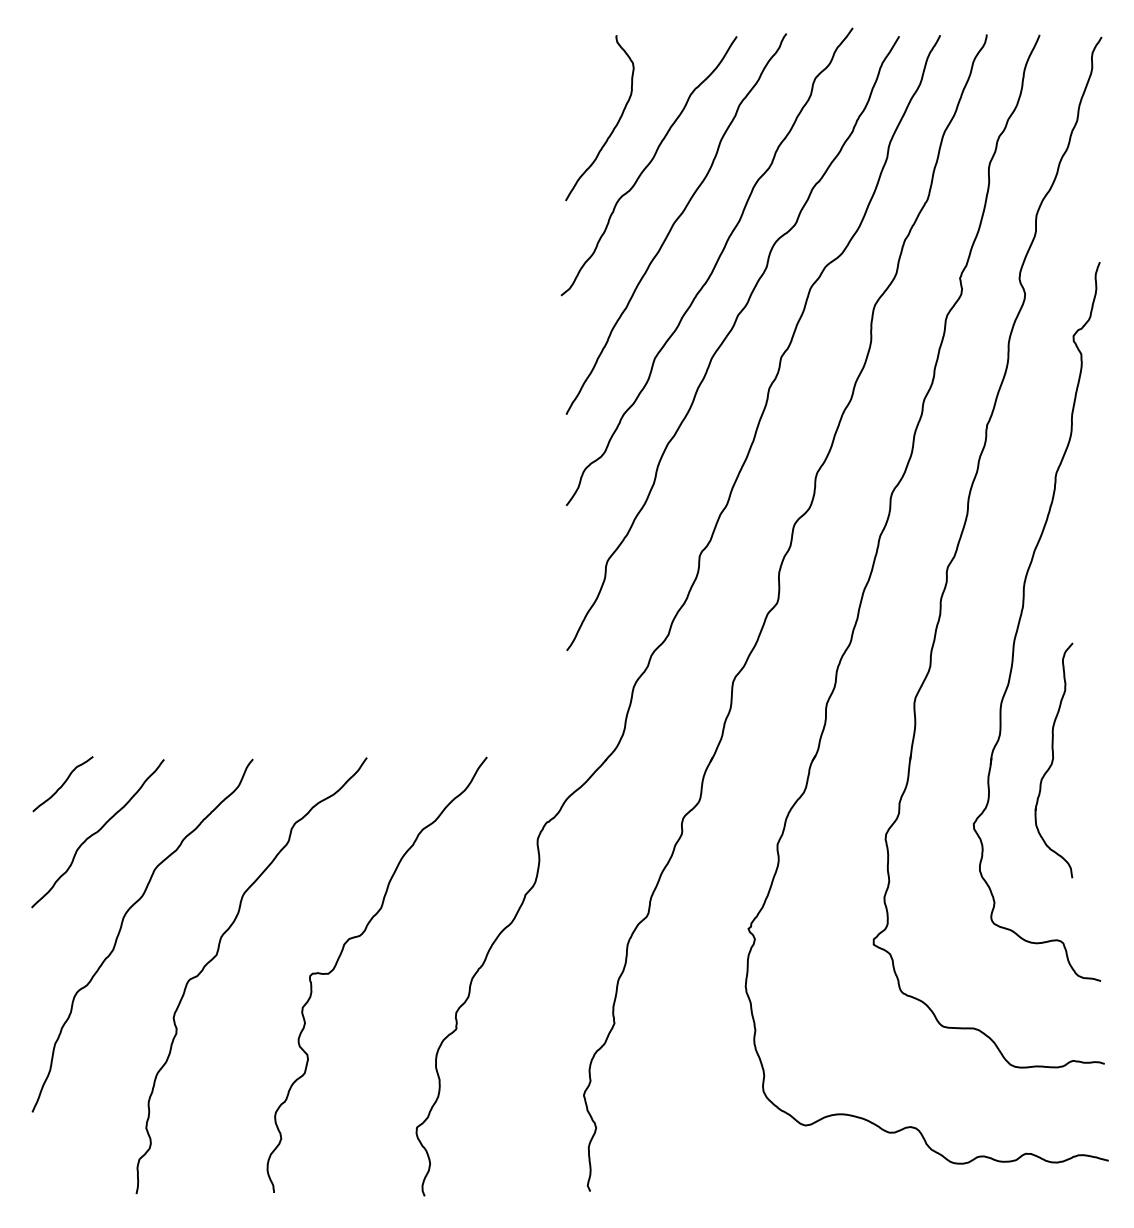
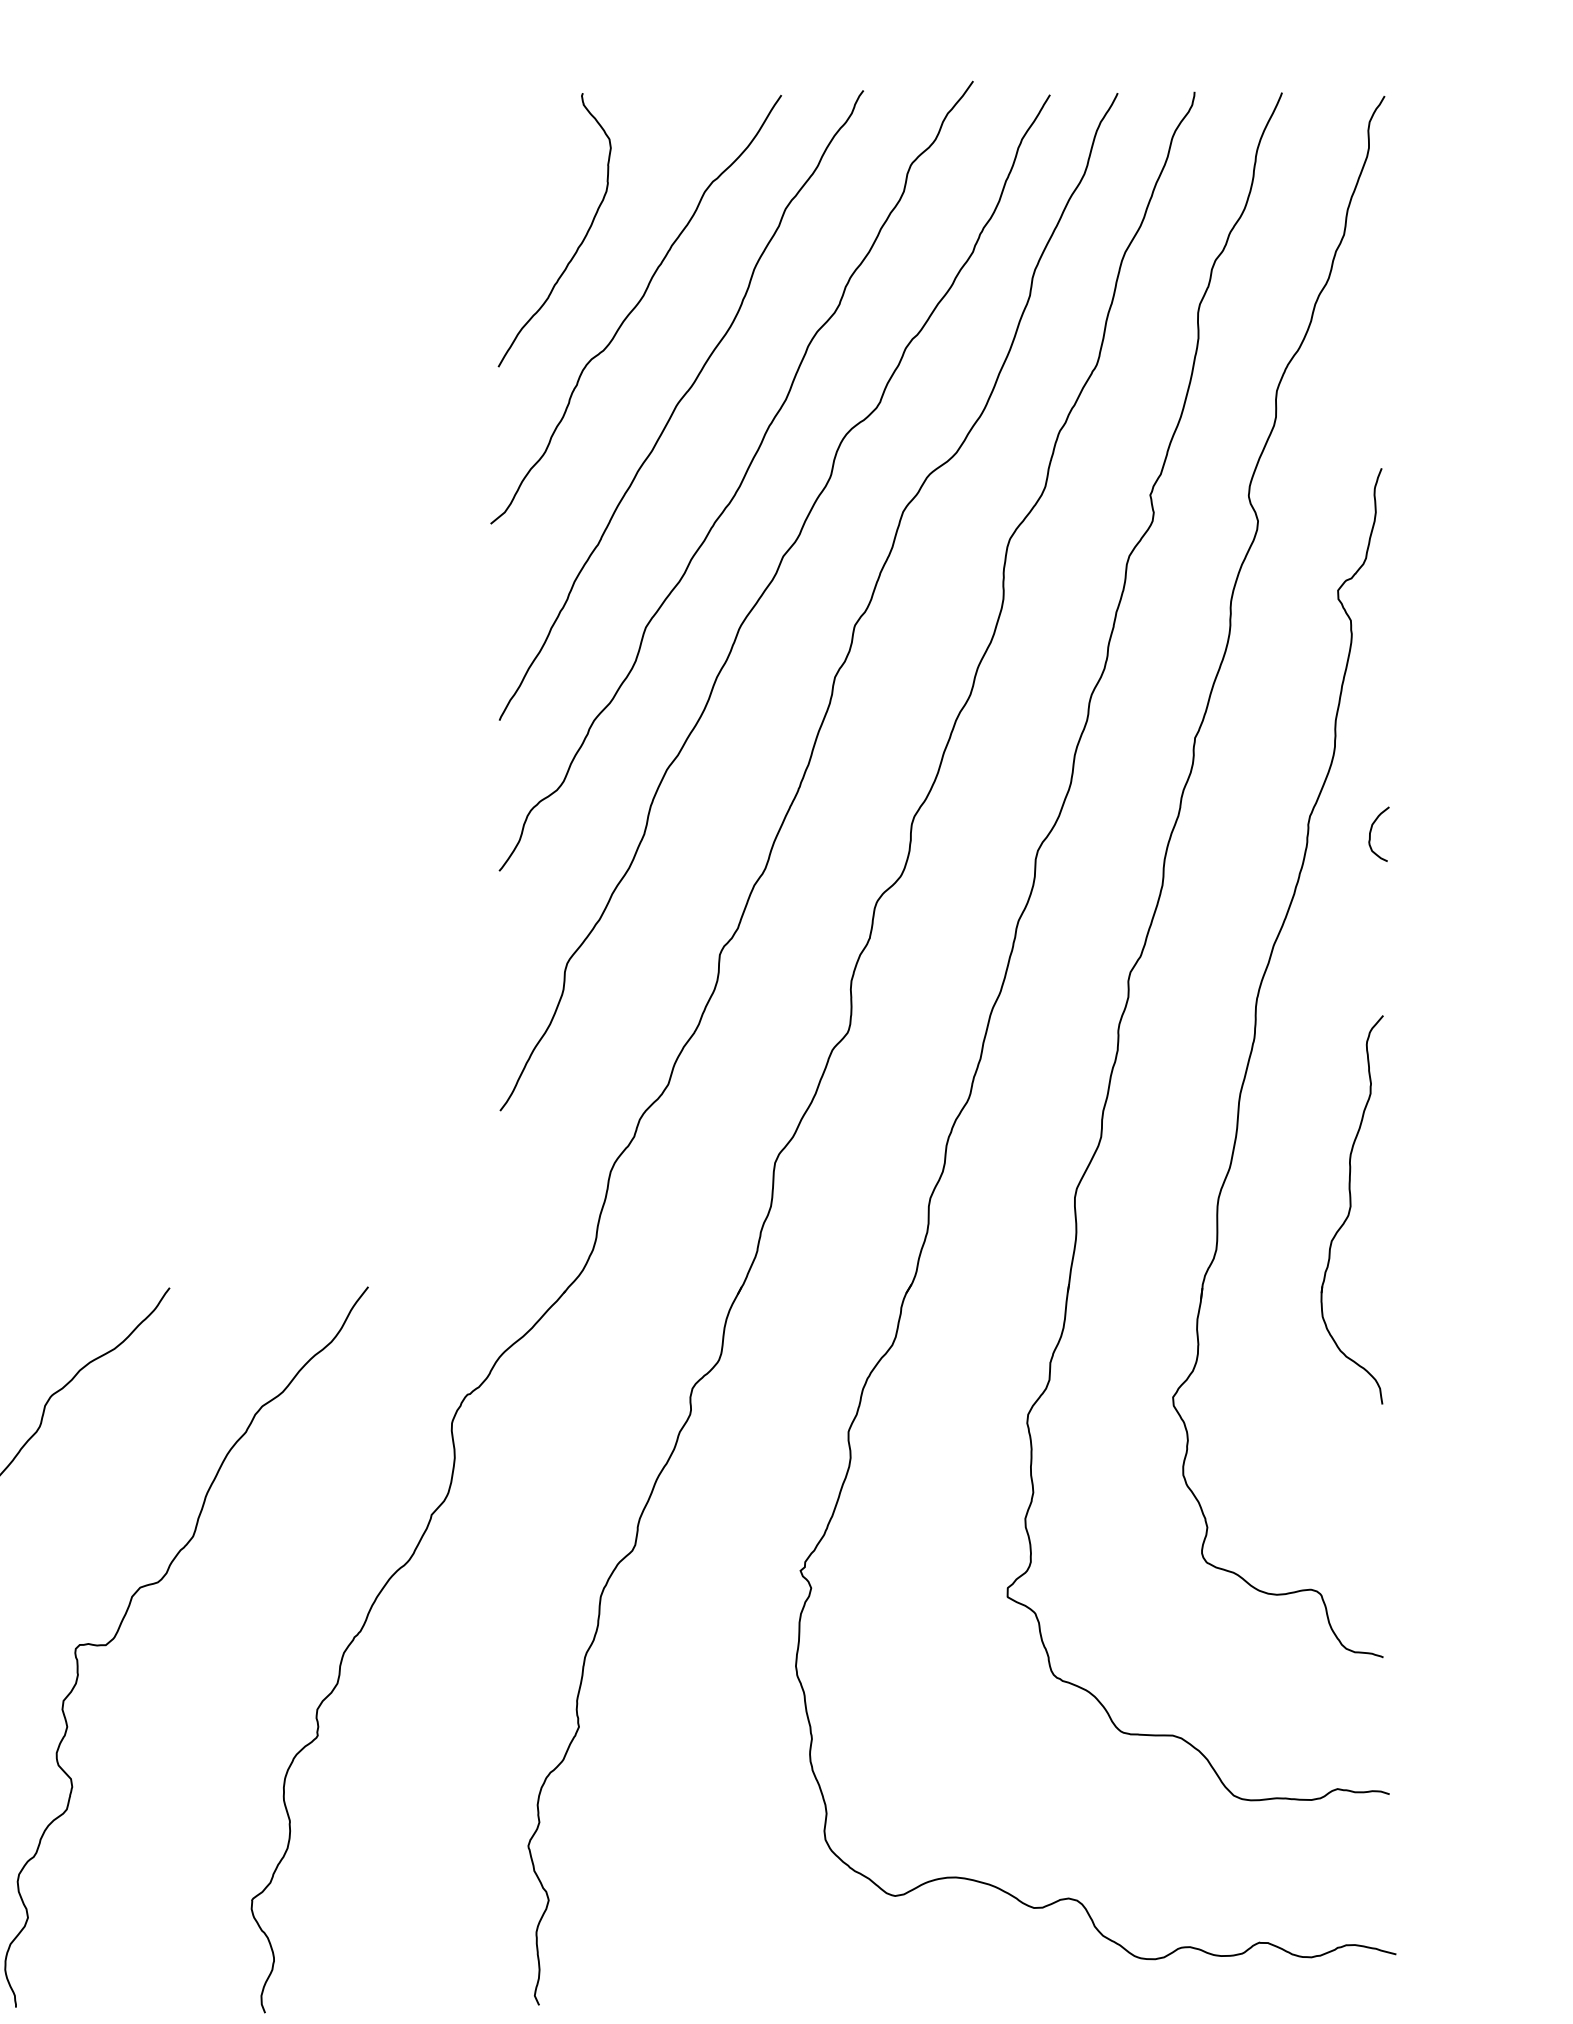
curve: (1094, 481) -> (1372, 831), added
part: (1053, 760) -> (1351, 1209), moved

